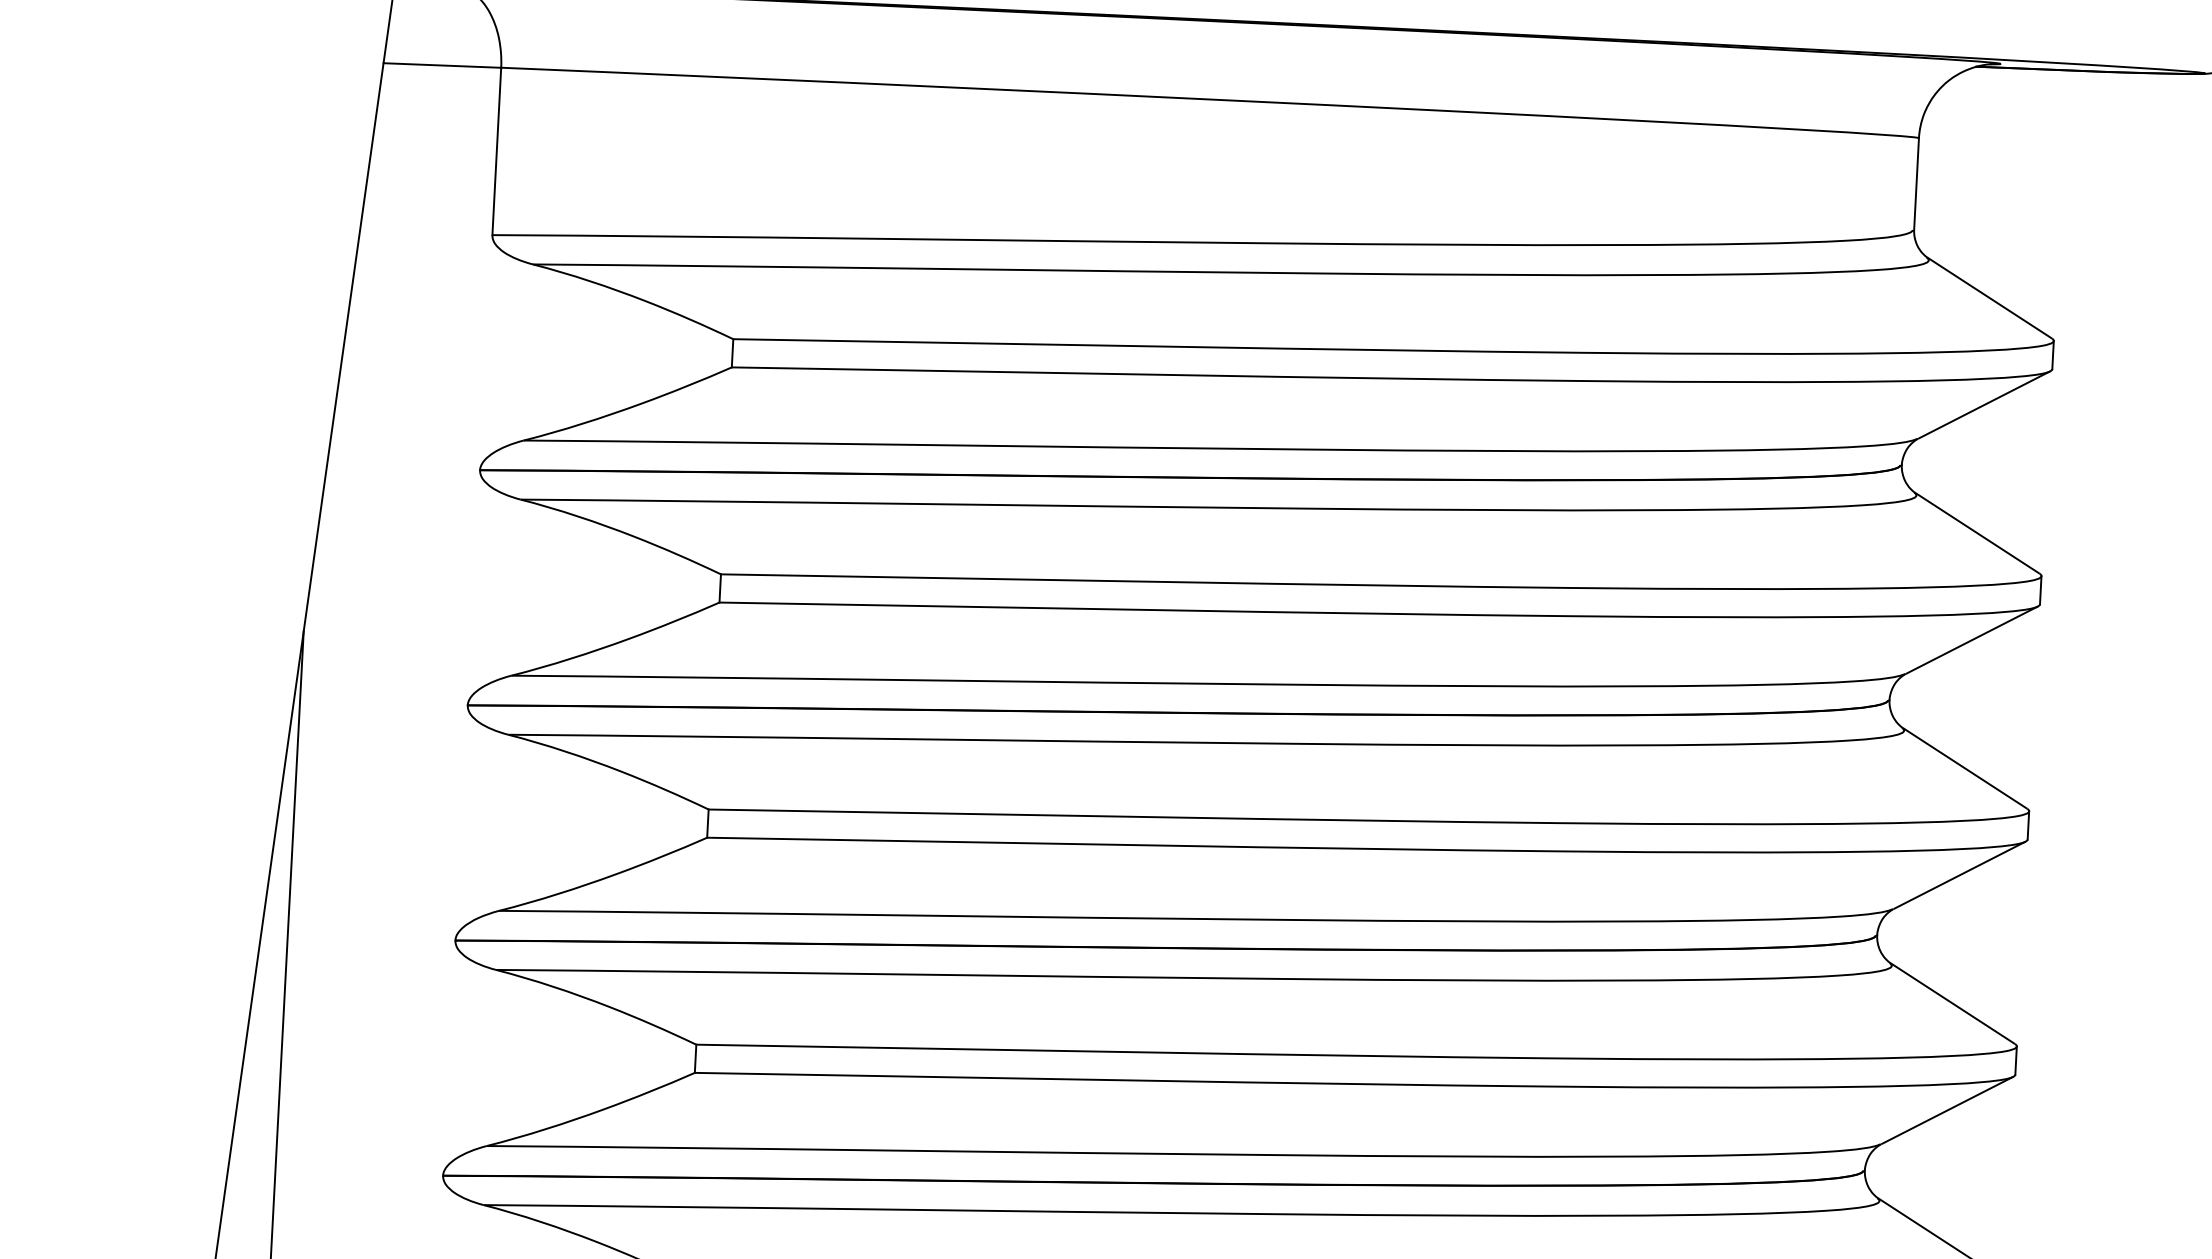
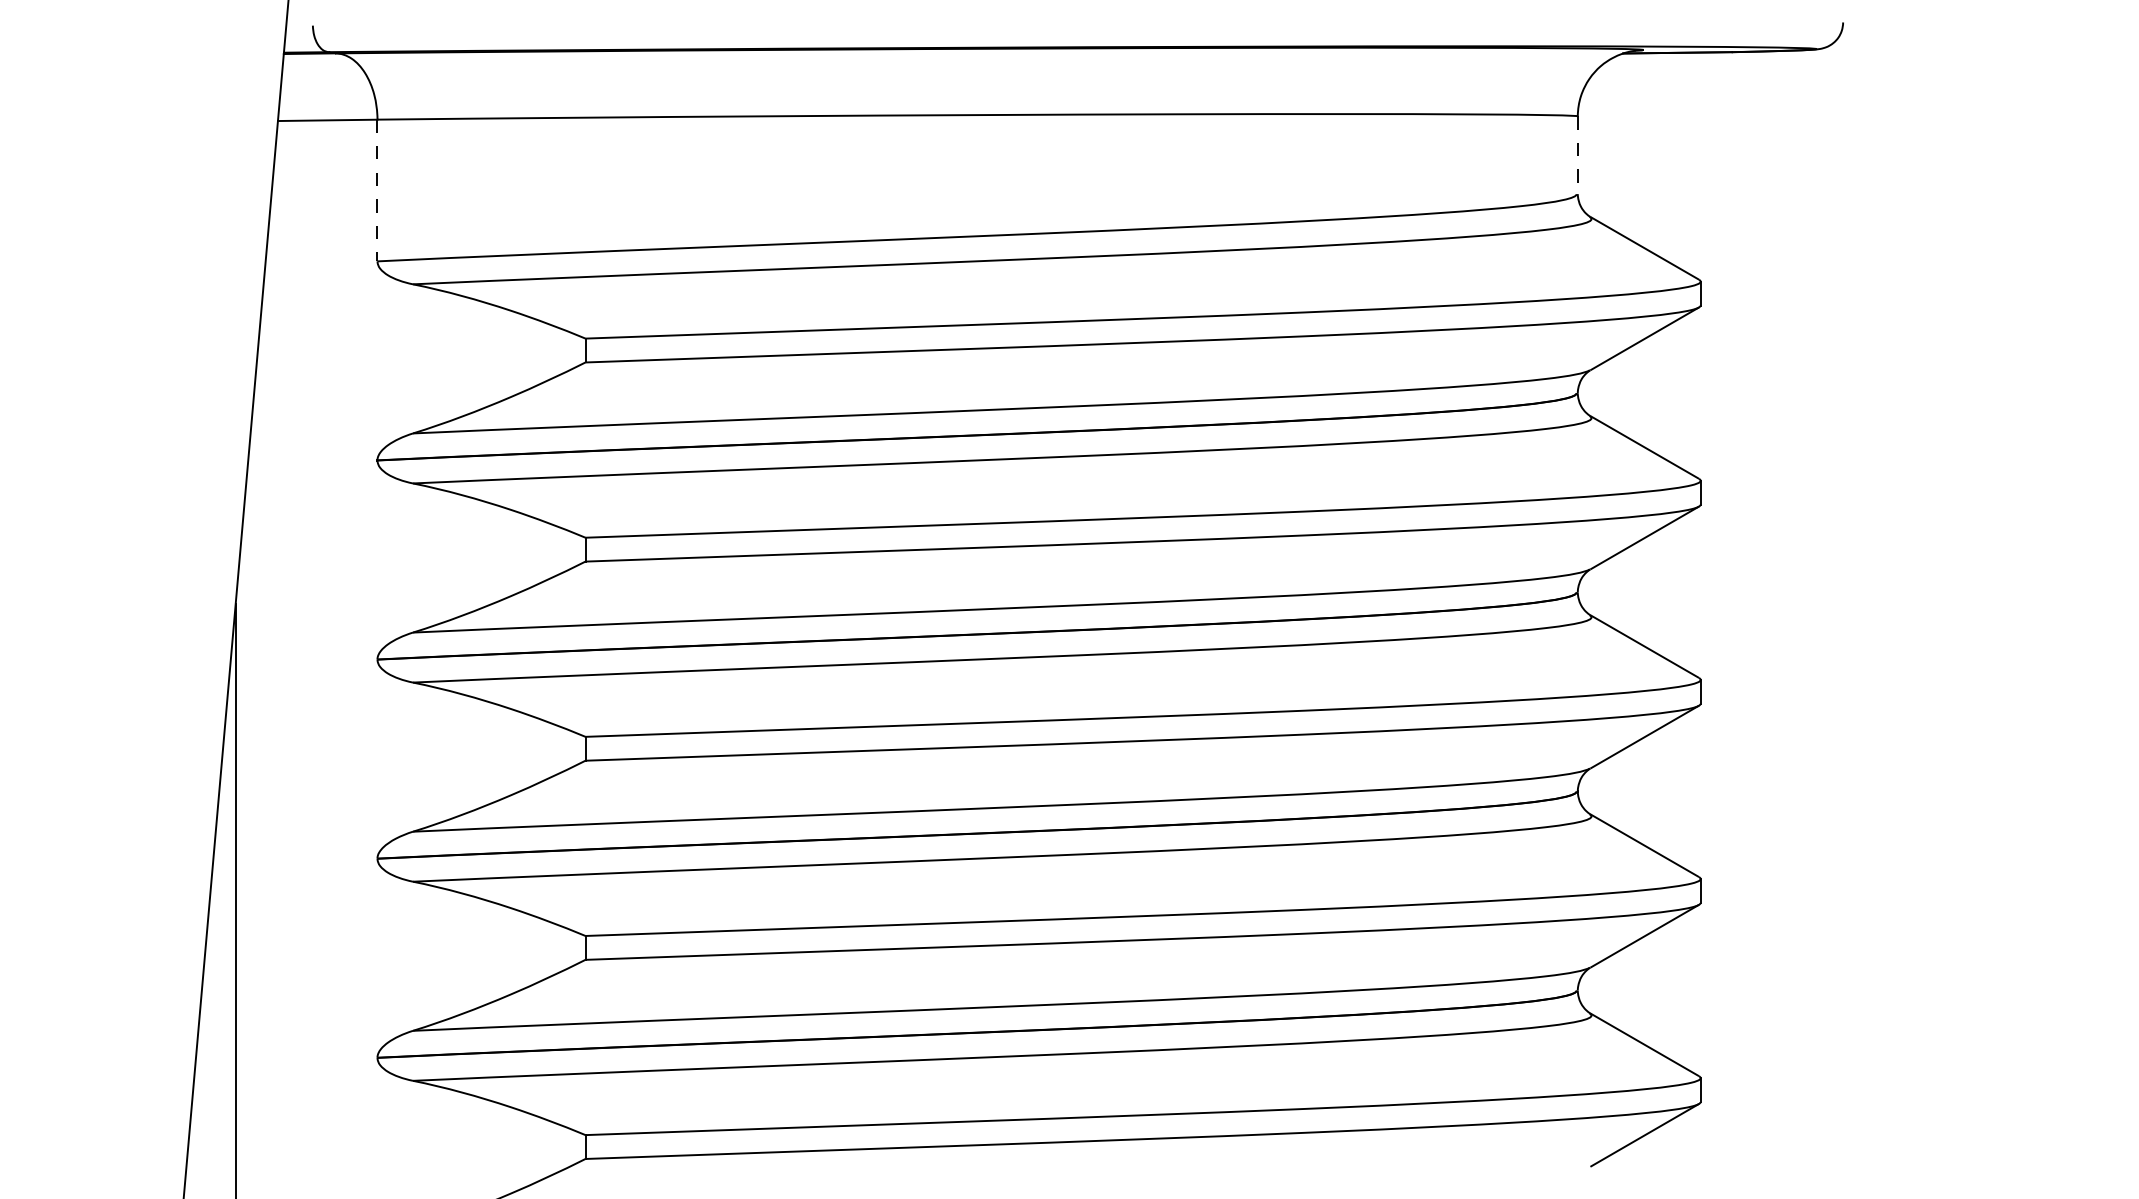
line: (496, 151) -> (377, 190), solid -> dashed
line: (1916, 184) -> (1577, 155), solid -> dashed

